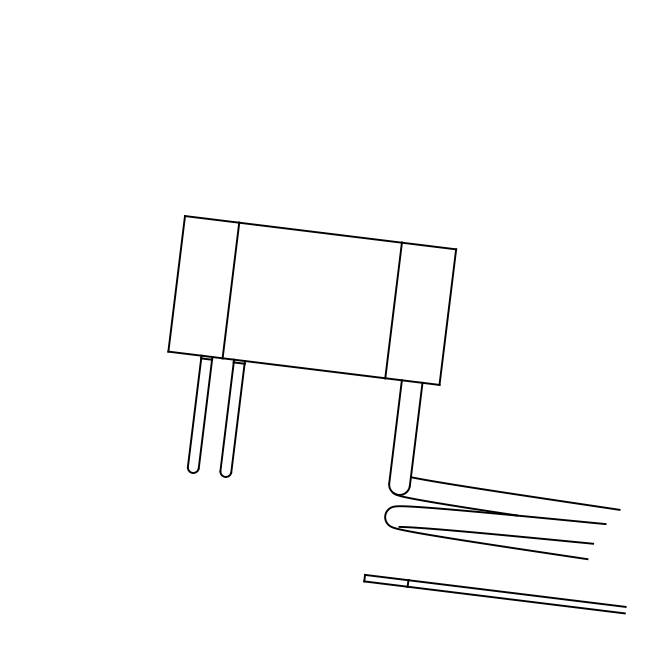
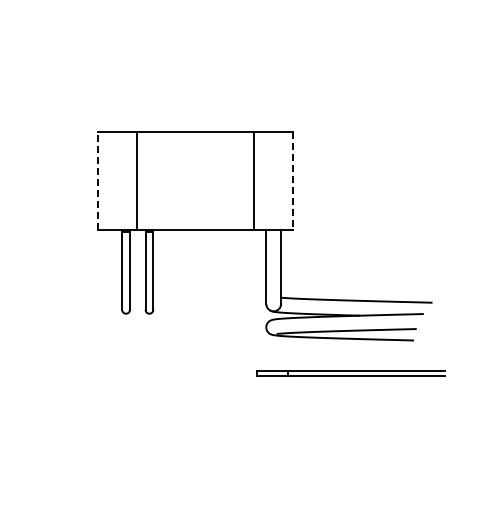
line: (176, 284) -> (98, 181), solid -> dashed
line: (447, 317) -> (293, 181), solid -> dashed

